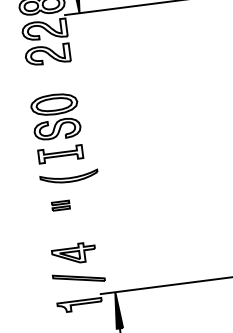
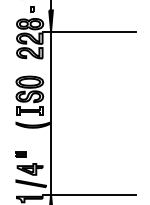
line: (98, 151) -> (51, 112), added
part: (59, 205) -> (20, 154), moved

